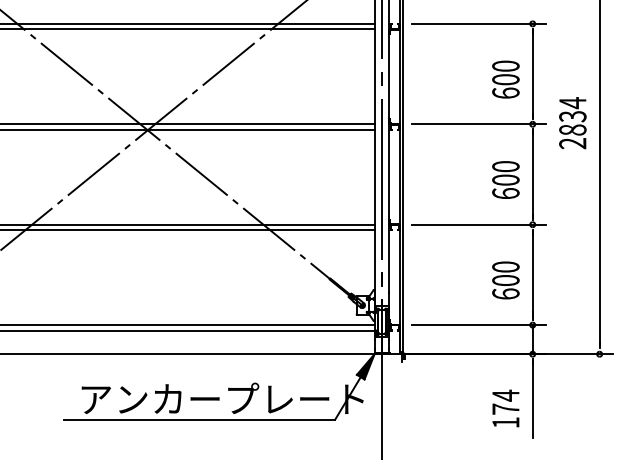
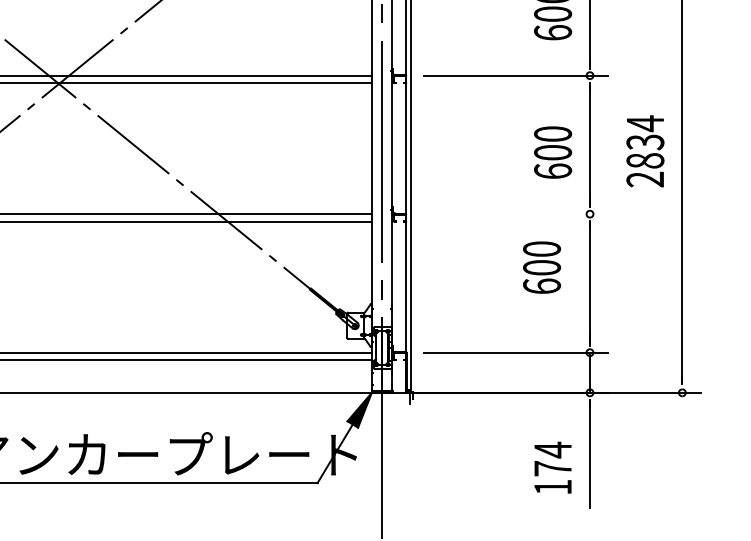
text: (572, 123) -> (644, 151), moved
line: (479, 224) -> (516, 213), removed
text: (505, 280) -> (541, 267), moved

